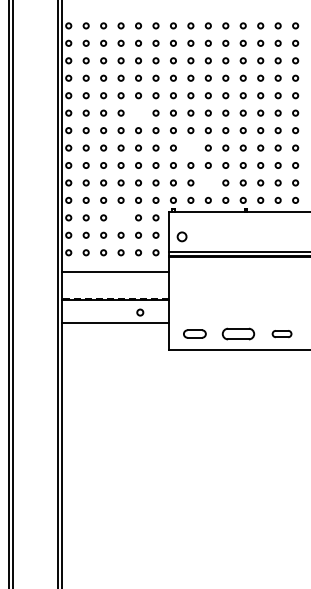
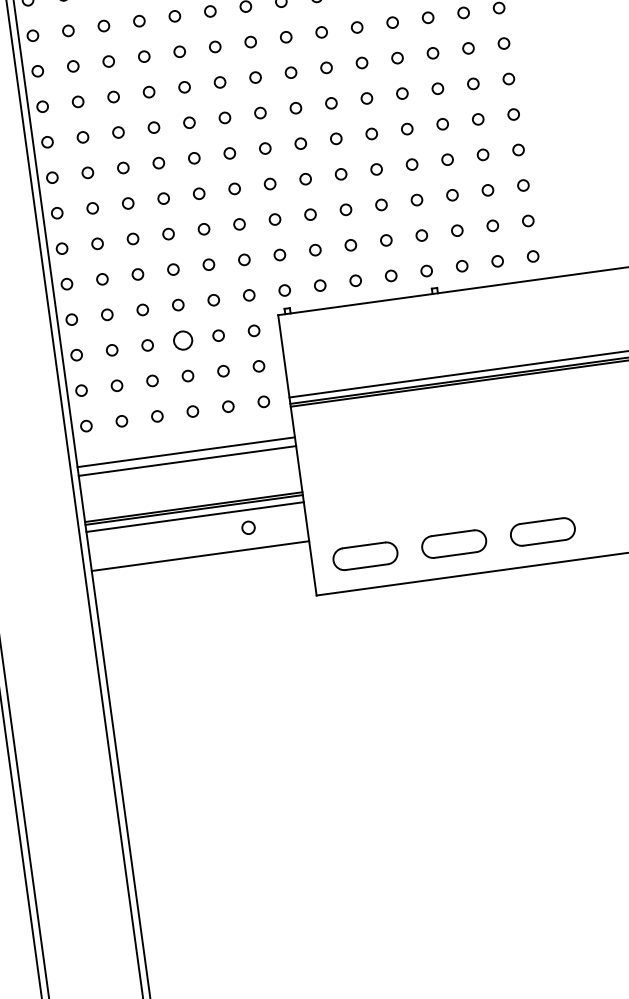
circle: (138, 112) -> (189, 121), added
circle: (190, 147) -> (304, 178), added
circle: (207, 182) -> (348, 244), added
circle: (181, 236) -> (181, 339), moved
line: (114, 276) -> (186, 461), added
line: (114, 298) -> (192, 506), dashed -> solid
line: (114, 303) -> (193, 516), added
part: (194, 333) -> (364, 555), size x1.43
part: (281, 333) -> (541, 531), size x1.67

